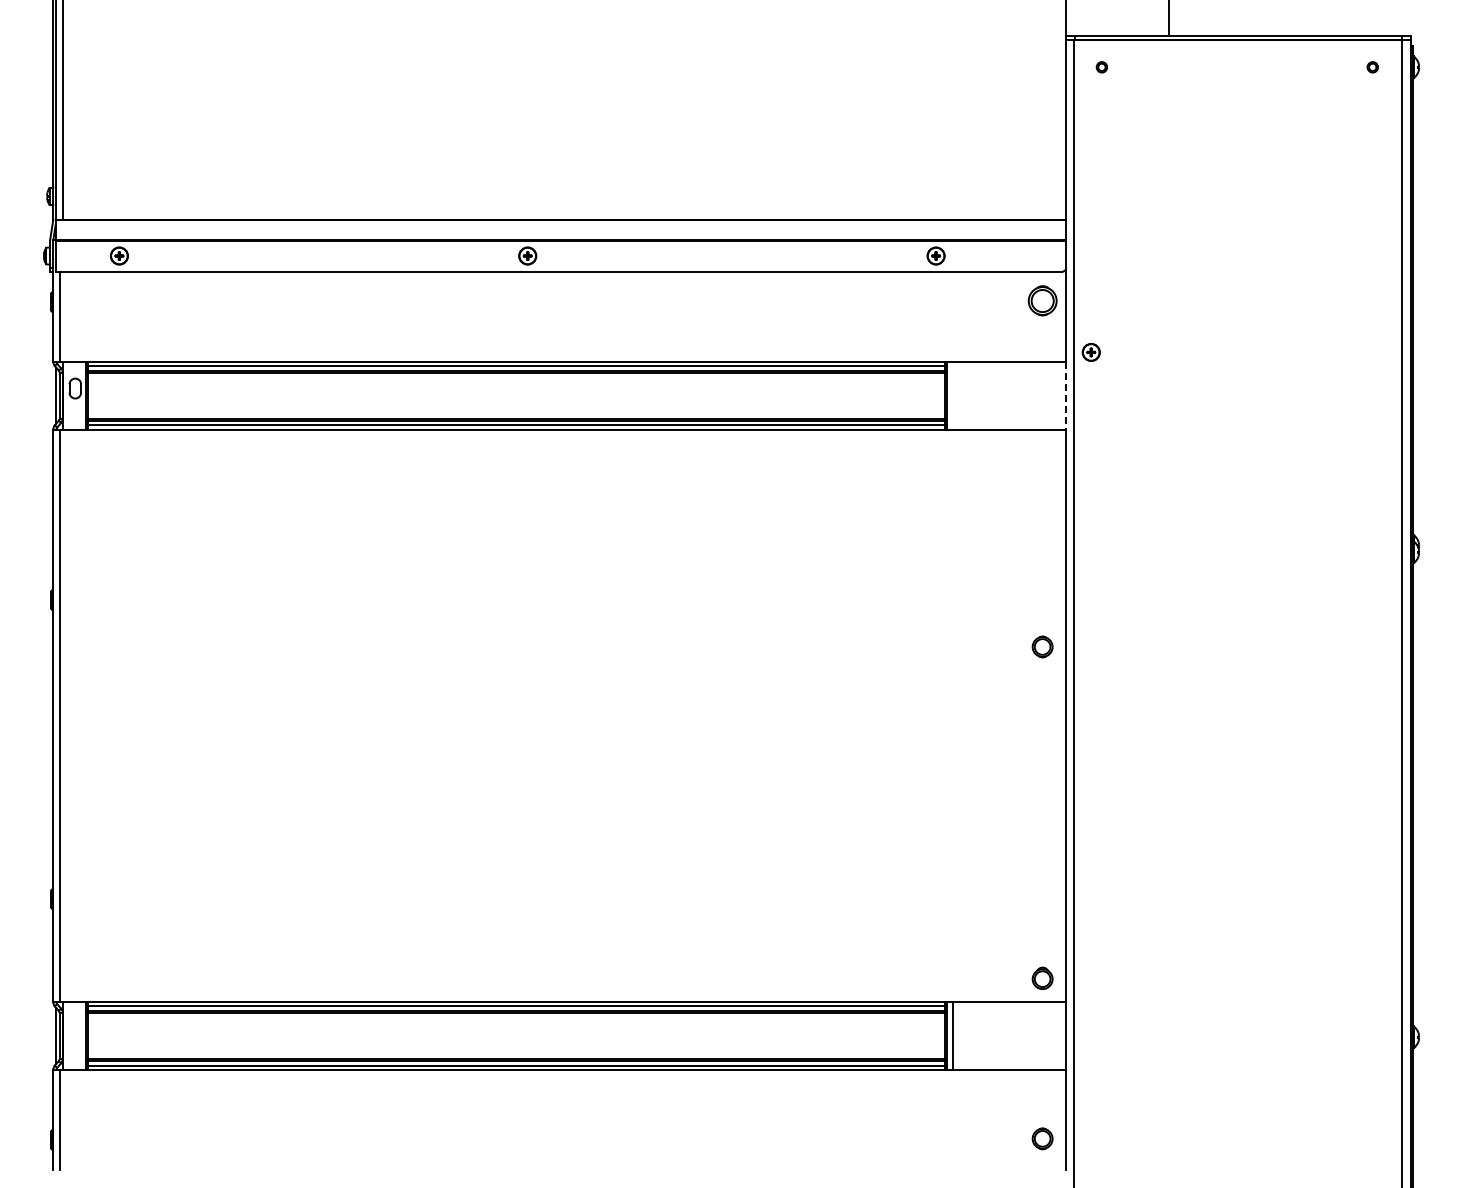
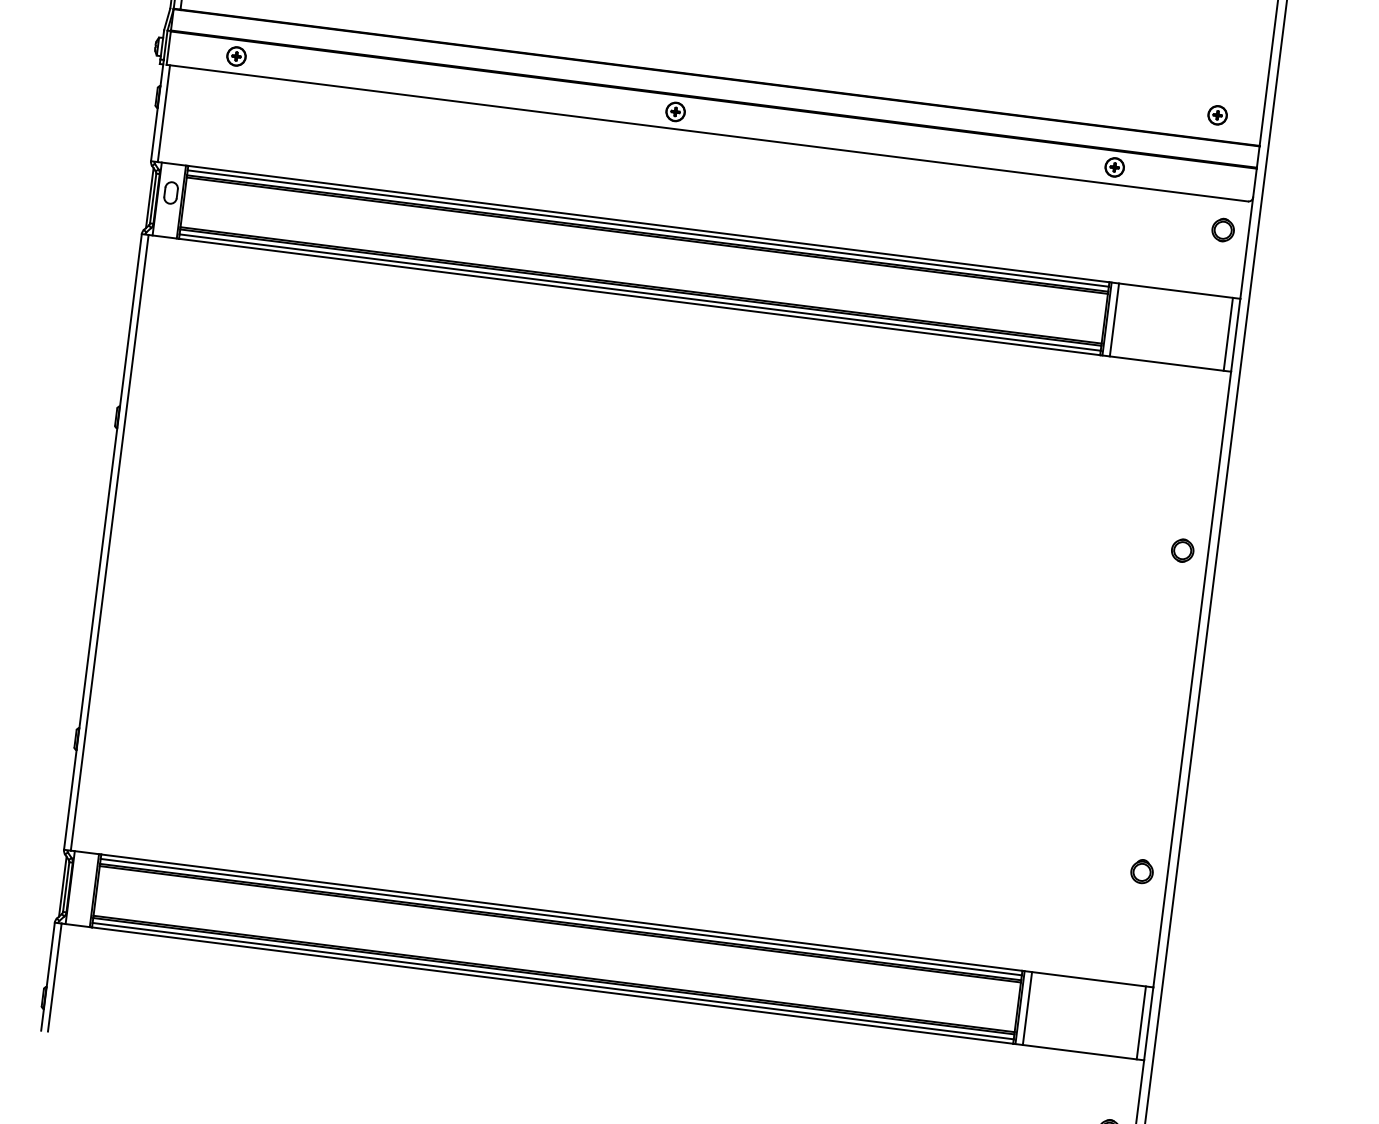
part: (1042, 300) -> (1223, 229), size x0.71
part: (1090, 352) -> (1216, 115), moved
line: (953, 395) -> (1114, 319), added
line: (1059, 395) -> (1228, 334), added
line: (1066, 395) -> (1236, 335), dashed -> solid
part: (1042, 646) -> (1182, 550), moved
part: (1042, 977) -> (1142, 870), moved
line: (1059, 1035) -> (1141, 1022), added

